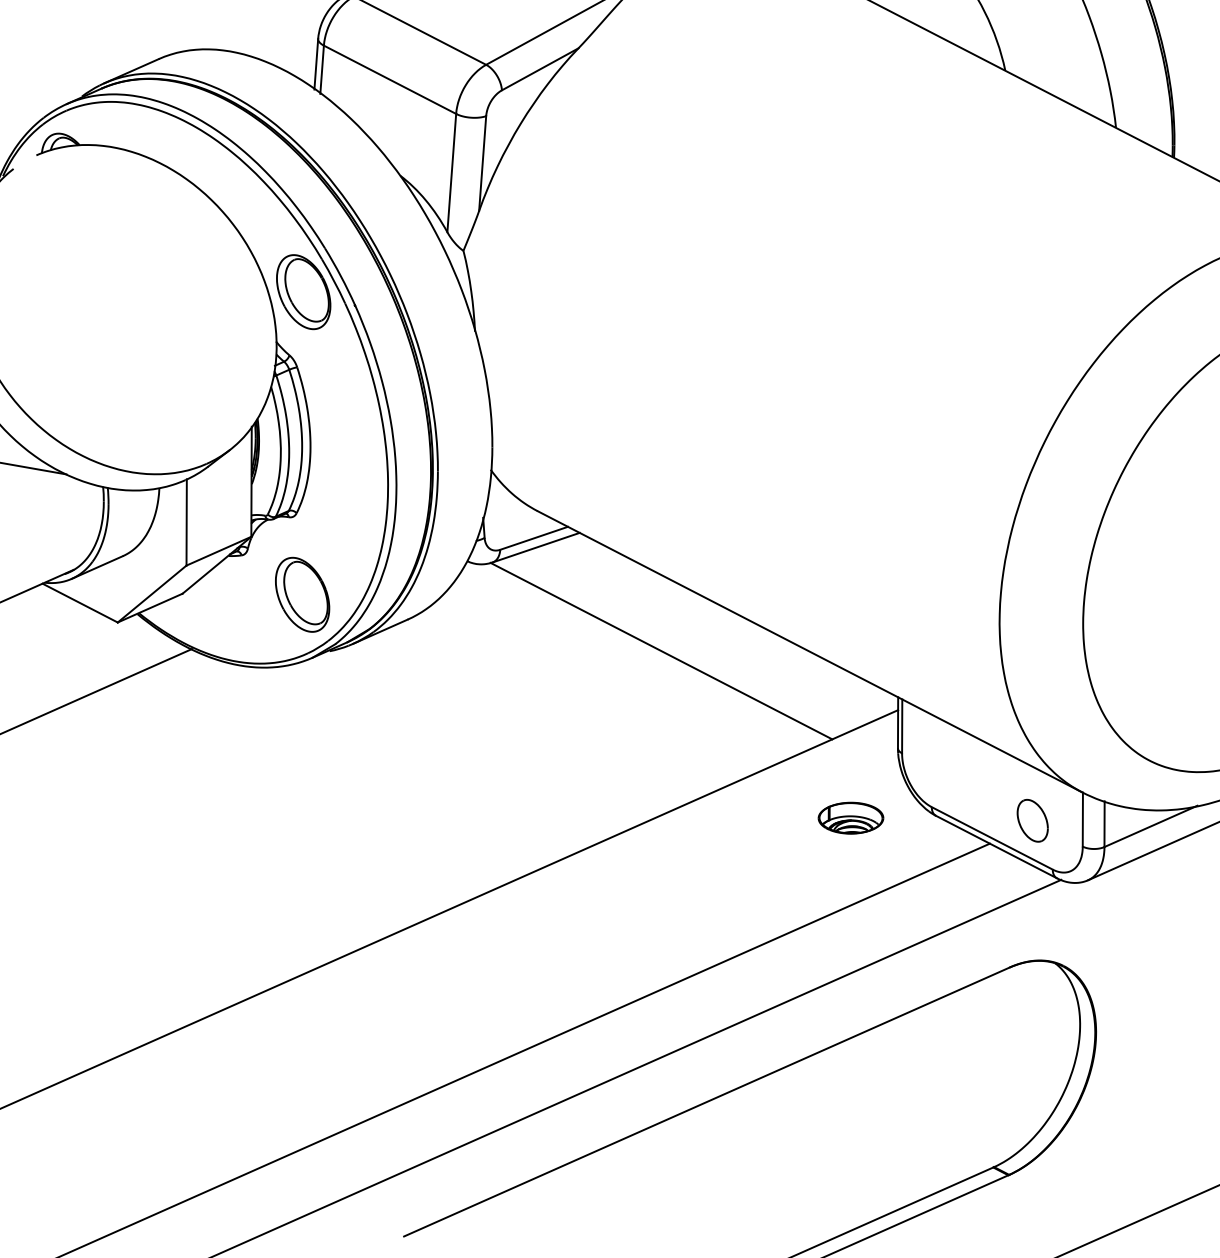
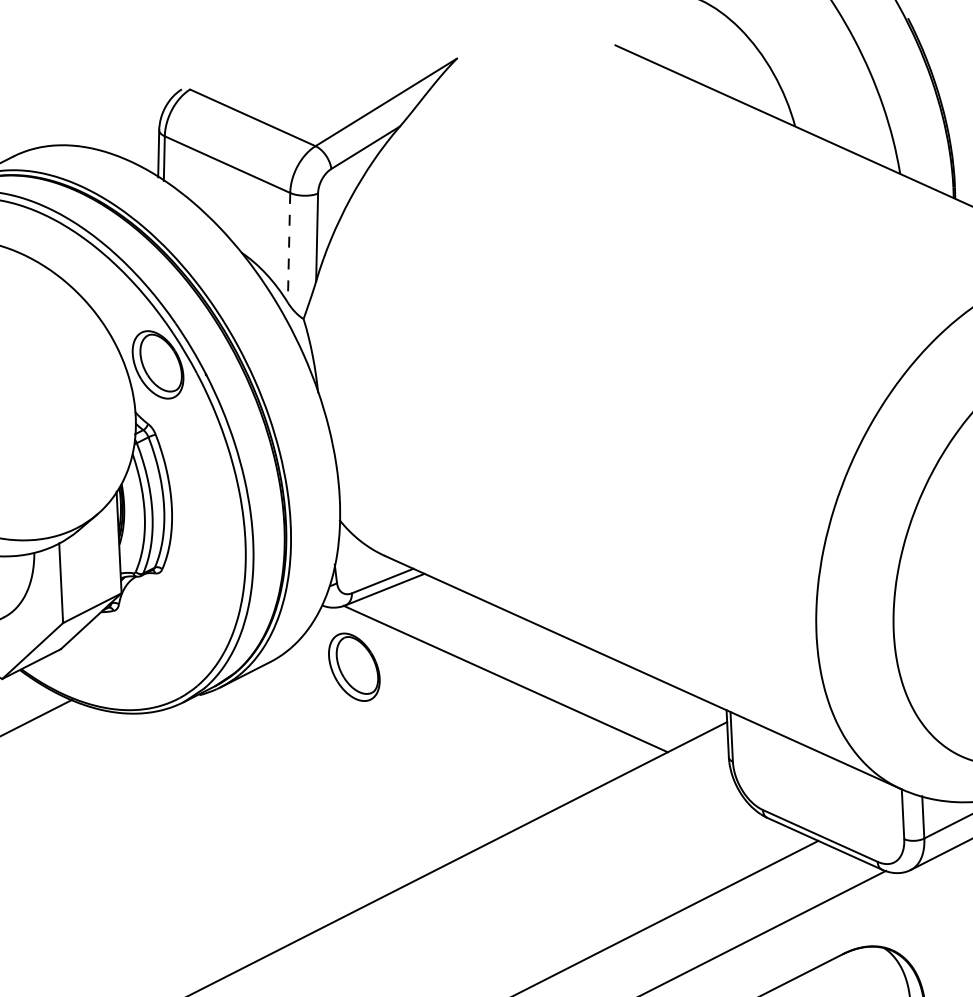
line: (451, 173) -> (288, 248), solid -> dashed
part: (302, 594) -> (354, 666), moved
part: (850, 817) -> (688, 823), removed
part: (1032, 820) -> (856, 817), removed

